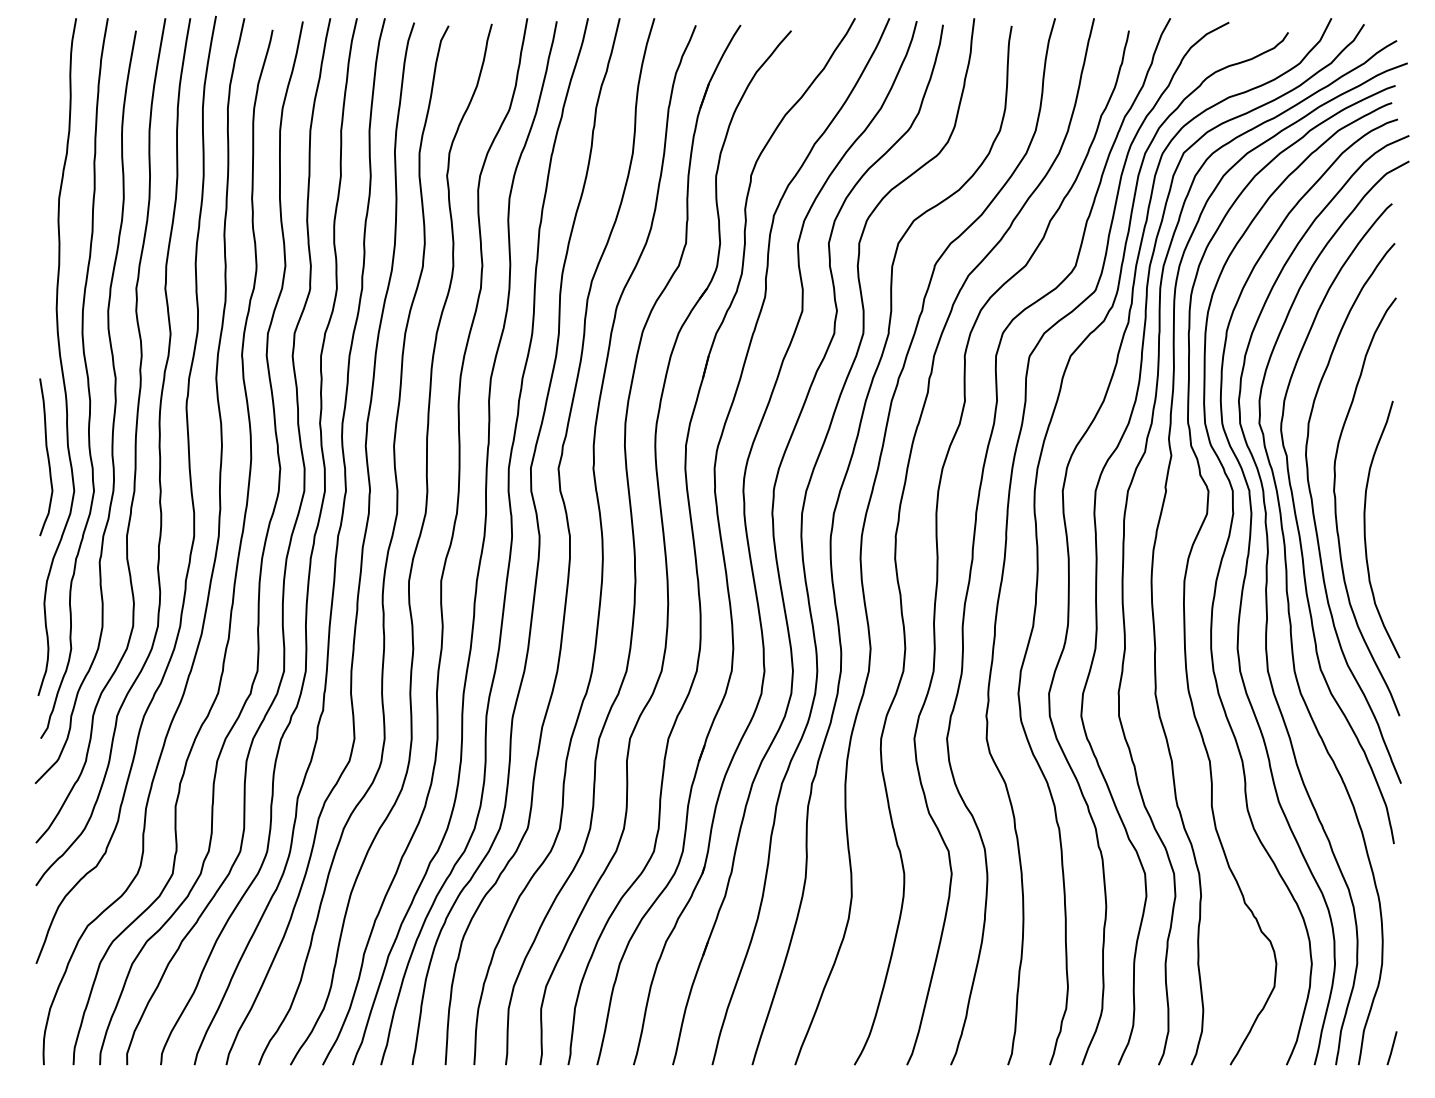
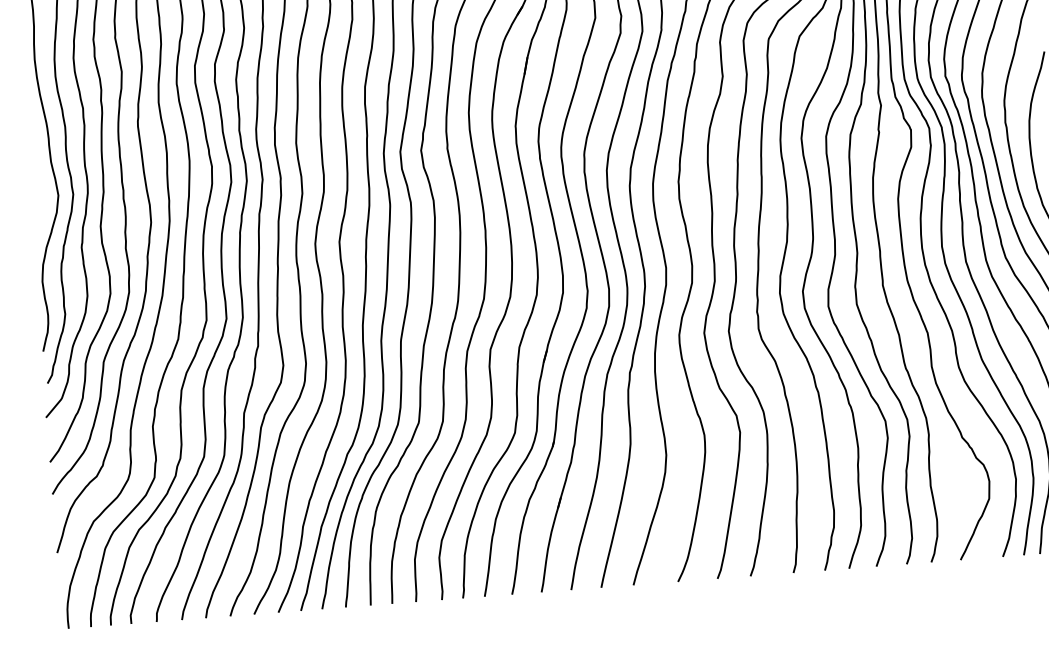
curve: (47, 457) -> (36, 171), removed

